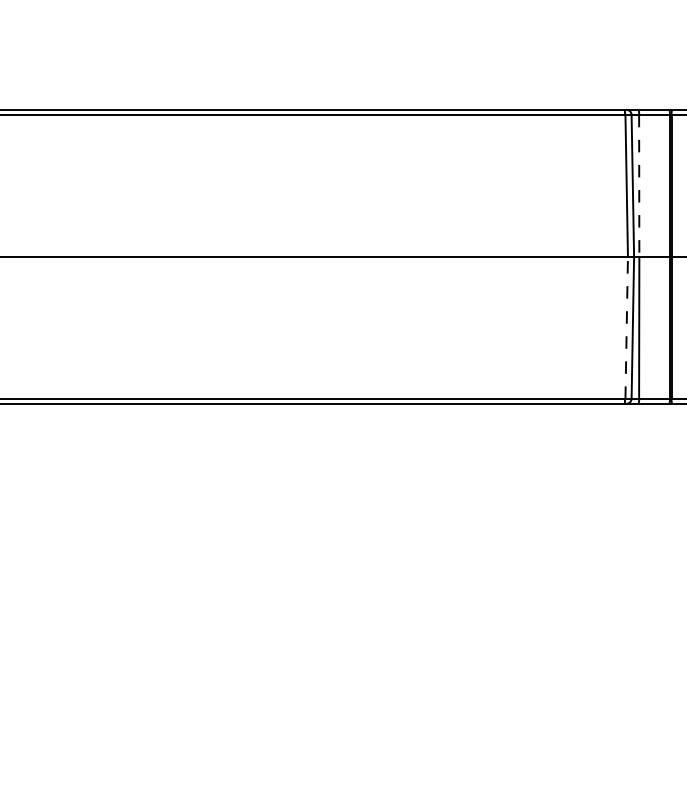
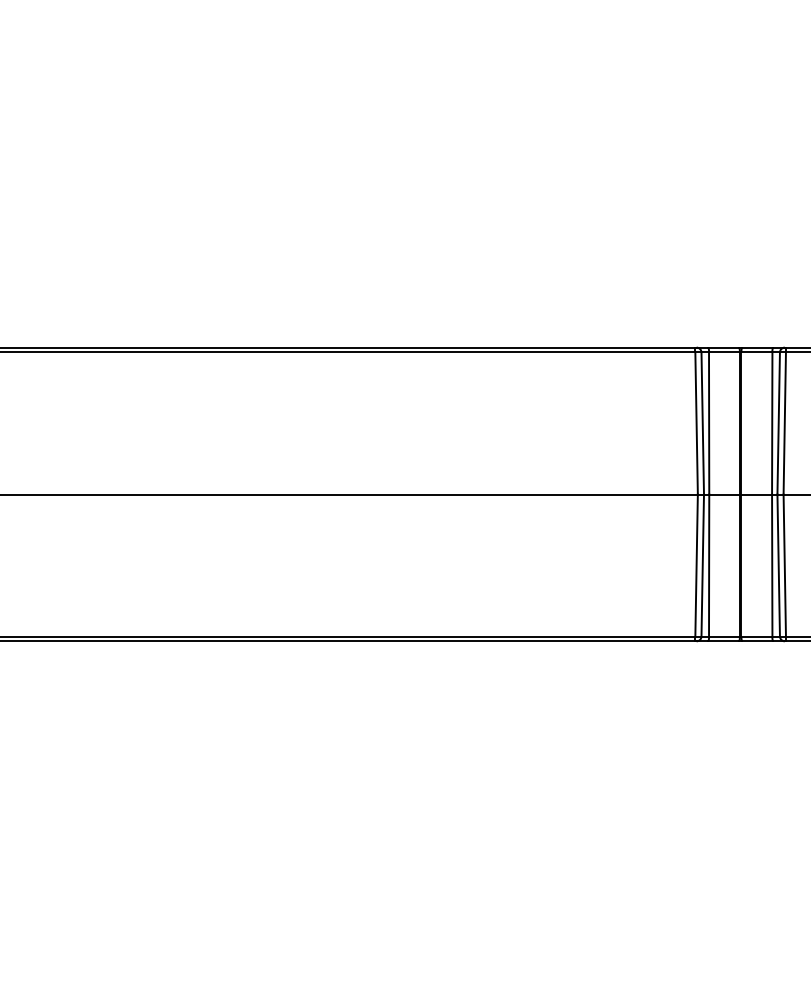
line: (639, 185) -> (709, 423), dashed -> solid
line: (626, 327) -> (696, 565), dashed -> solid

